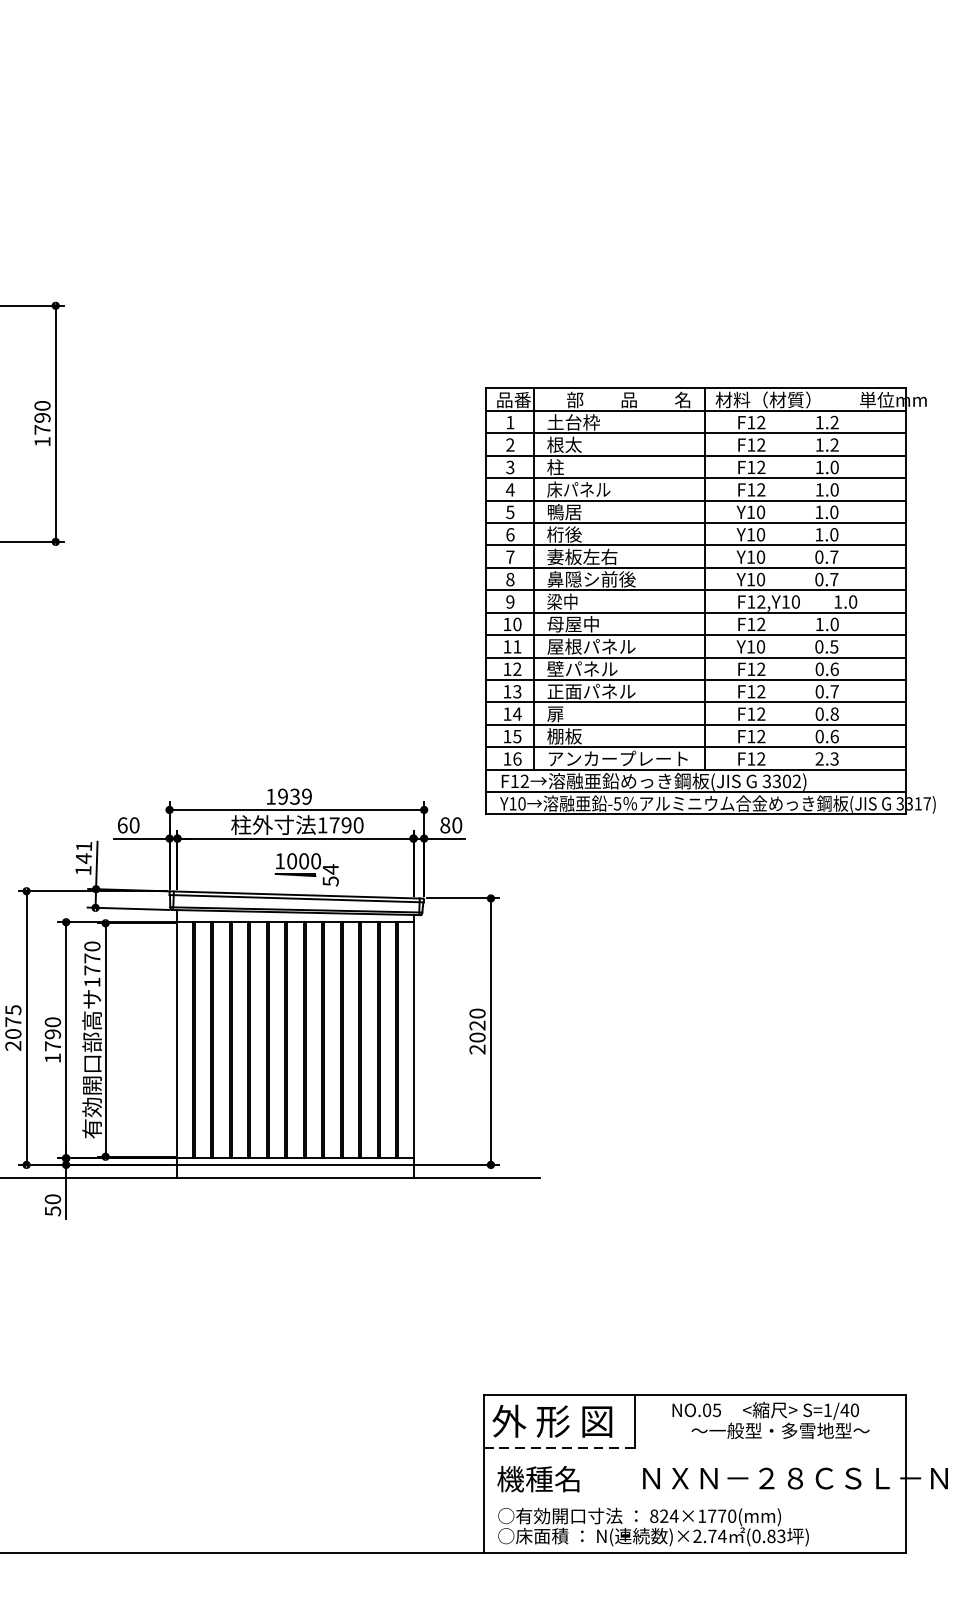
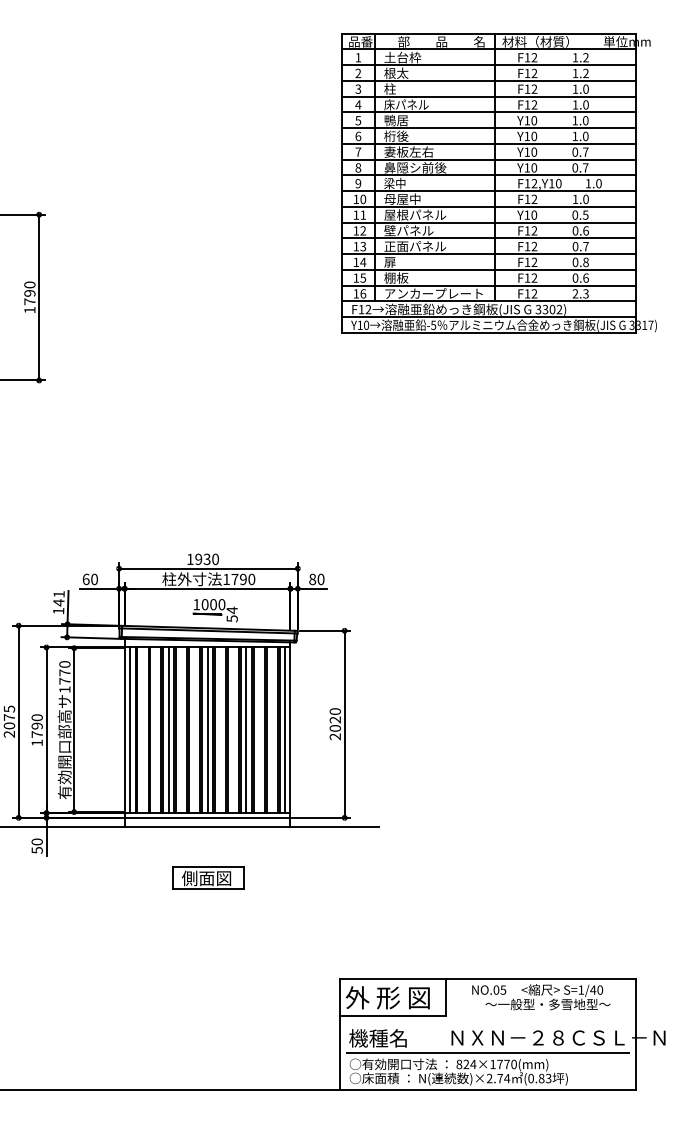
part: (710, 601) -> (498, 183), moved
text: (306, 795) -> (215, 558), 1939 -> 1930
line: (184, 1040) -> (129, 730), added
line: (239, 1040) -> (168, 730), added
line: (295, 1040) -> (207, 730), added
line: (351, 1040) -> (246, 730), added
line: (406, 1040) -> (285, 730), added
part: (296, 1249) -> (208, 877), added
line: (559, 1447) -> (392, 1016), dashed -> solid
line: (694, 1500) -> (487, 1053), added

